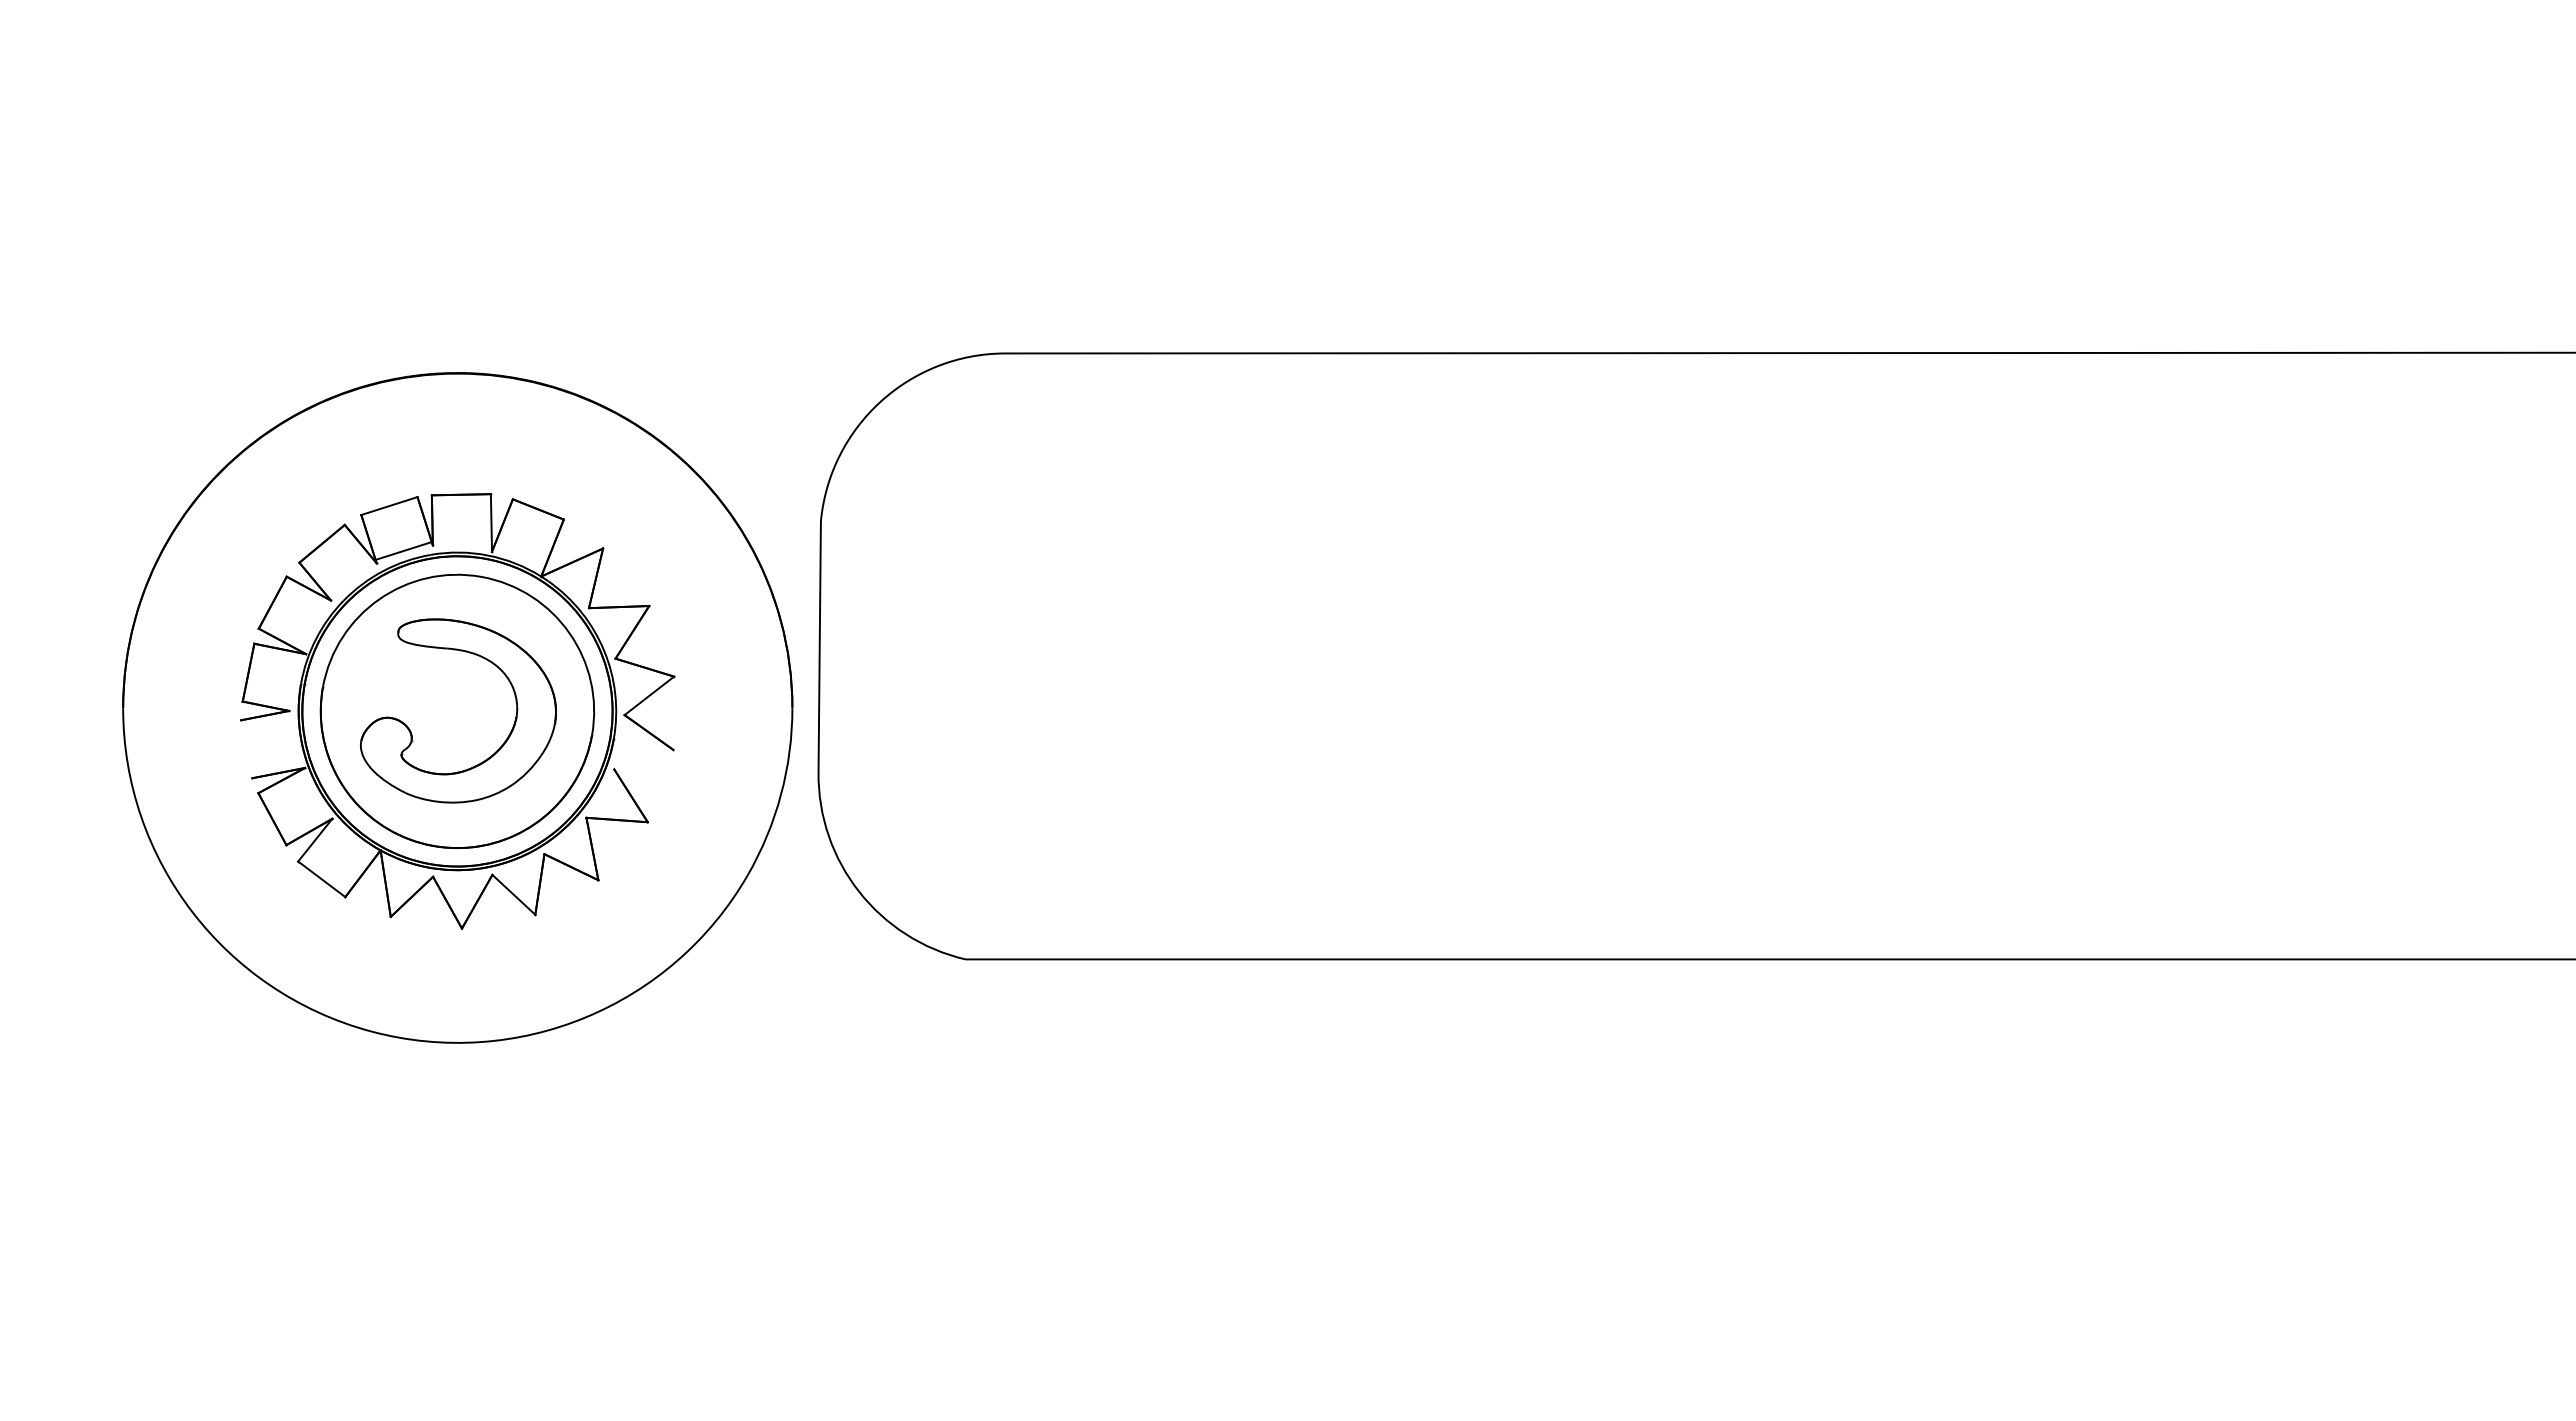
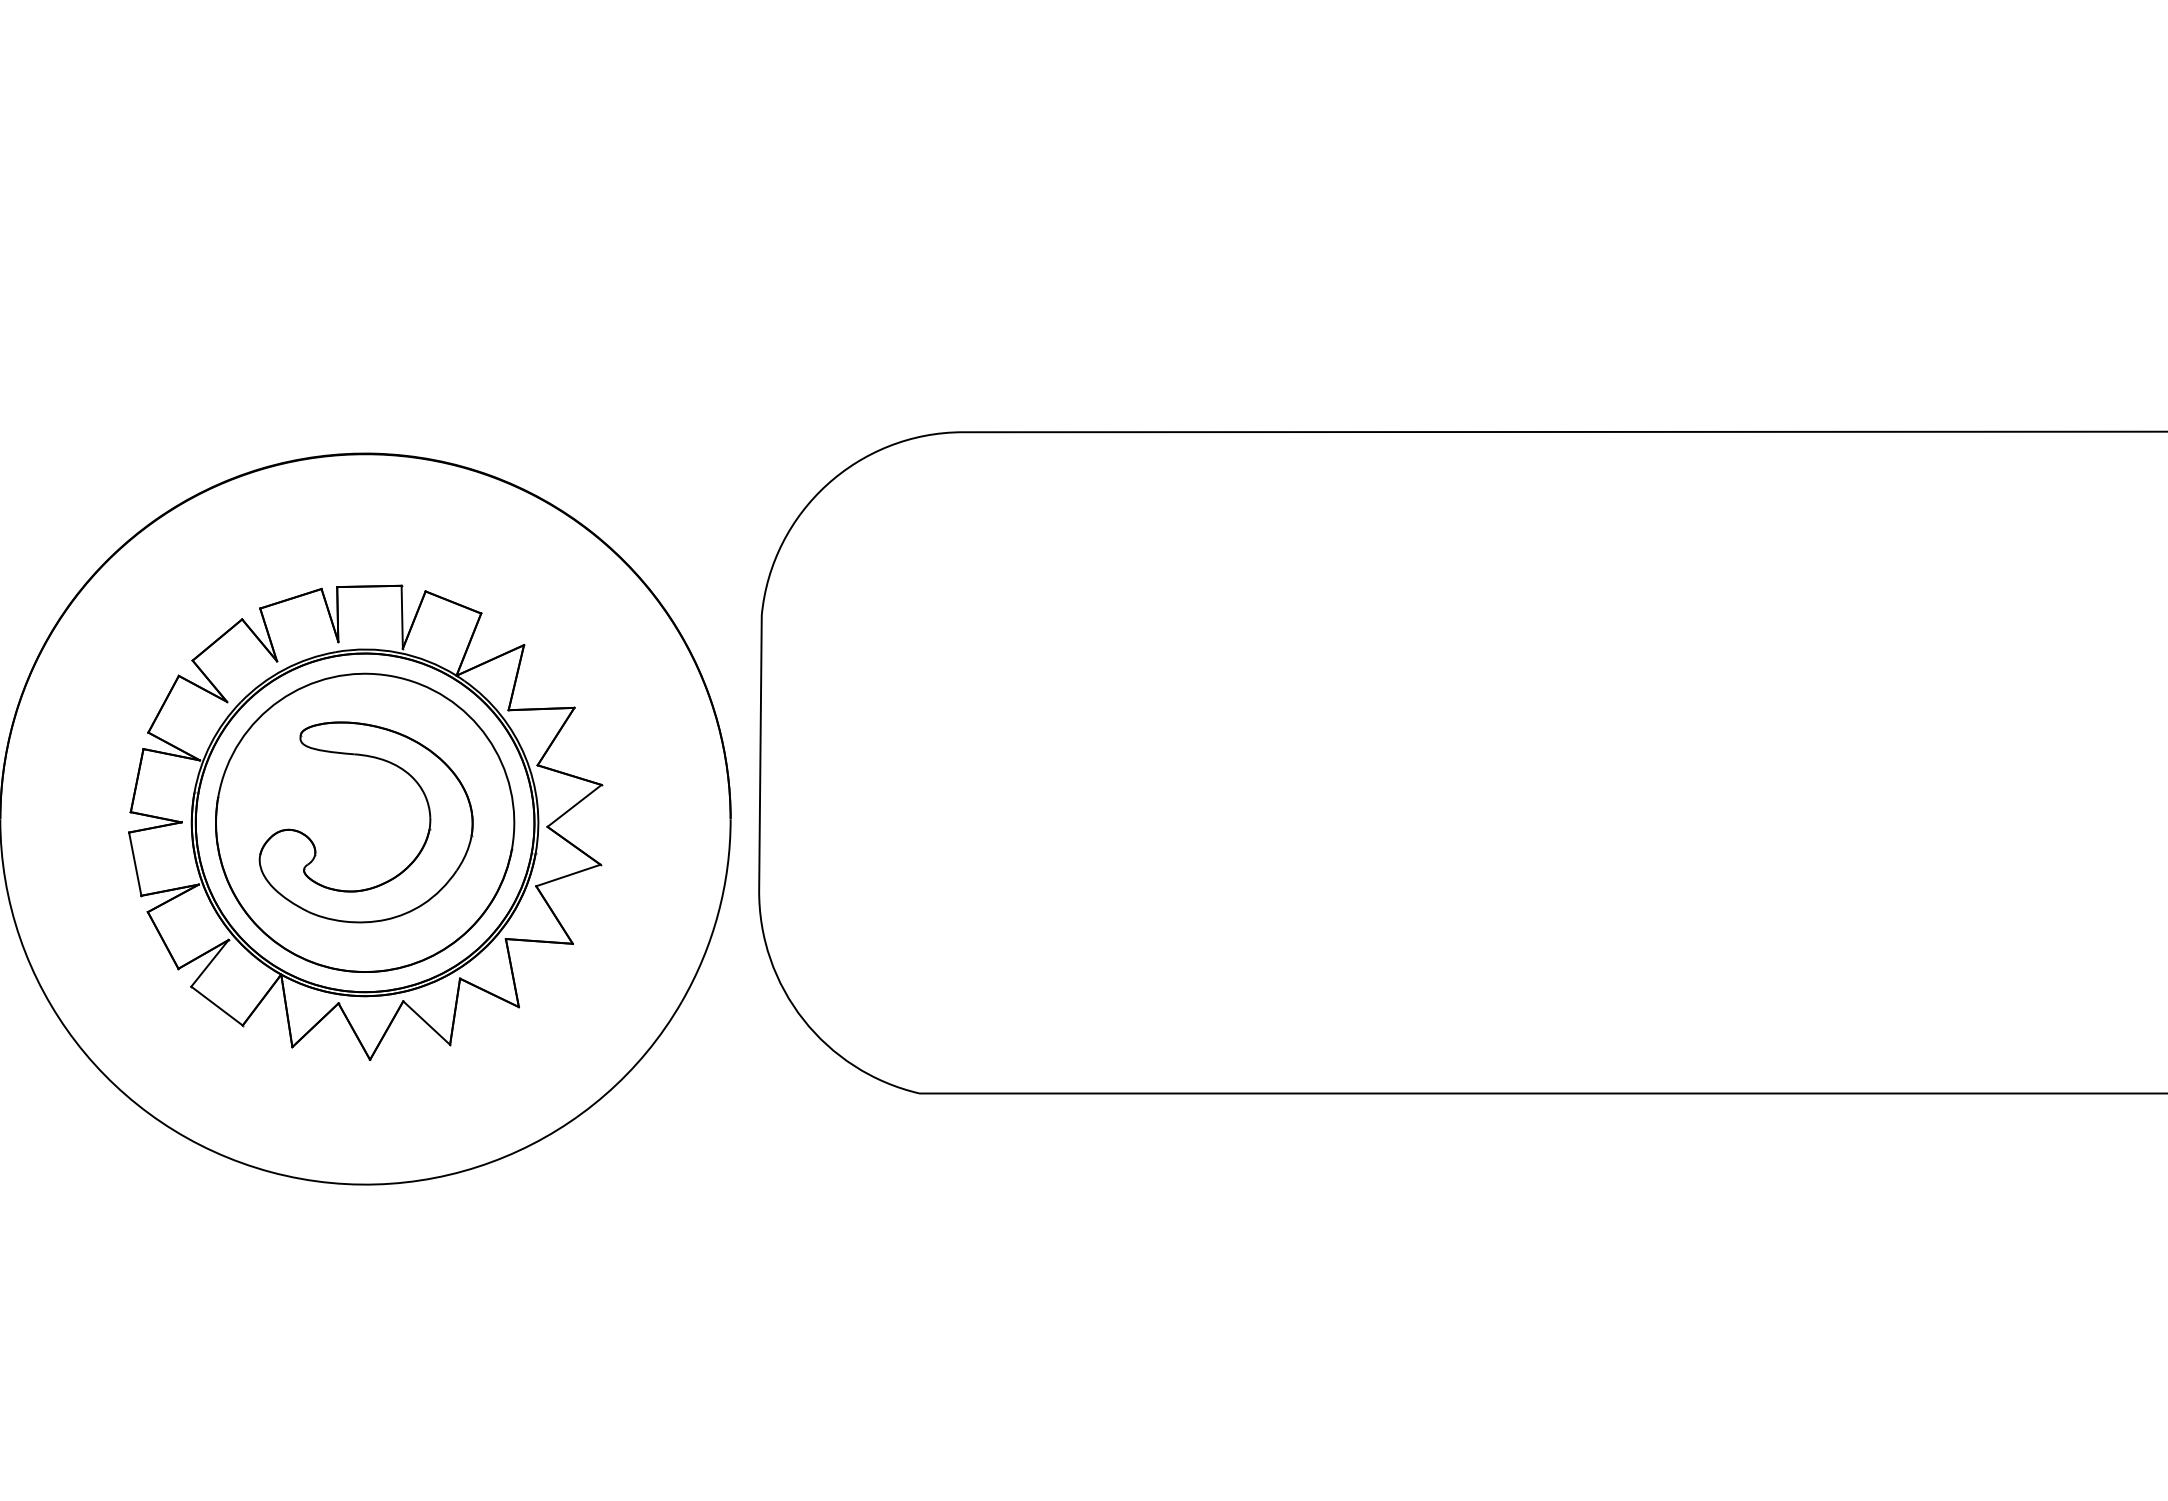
line: (403, 551) -> (290, 599), moved
line: (246, 749) -> (134, 864), added
line: (643, 759) -> (568, 875), added

